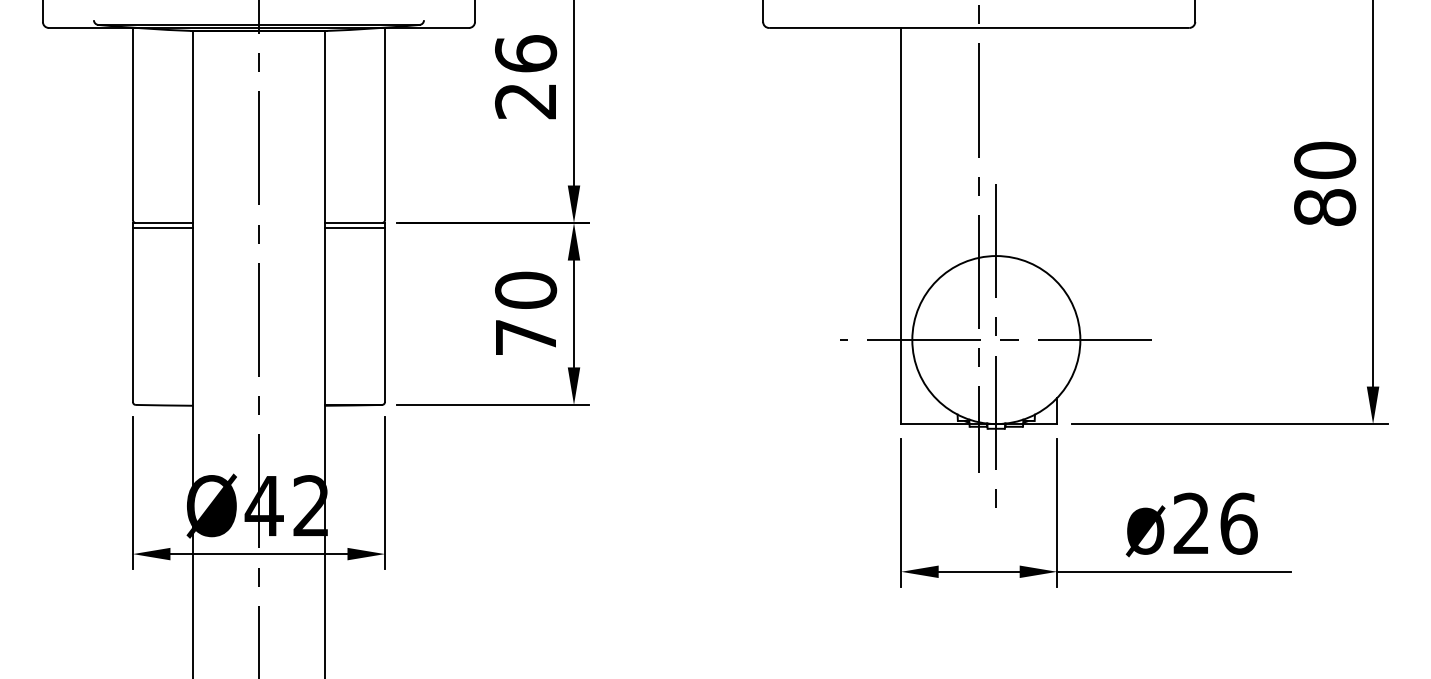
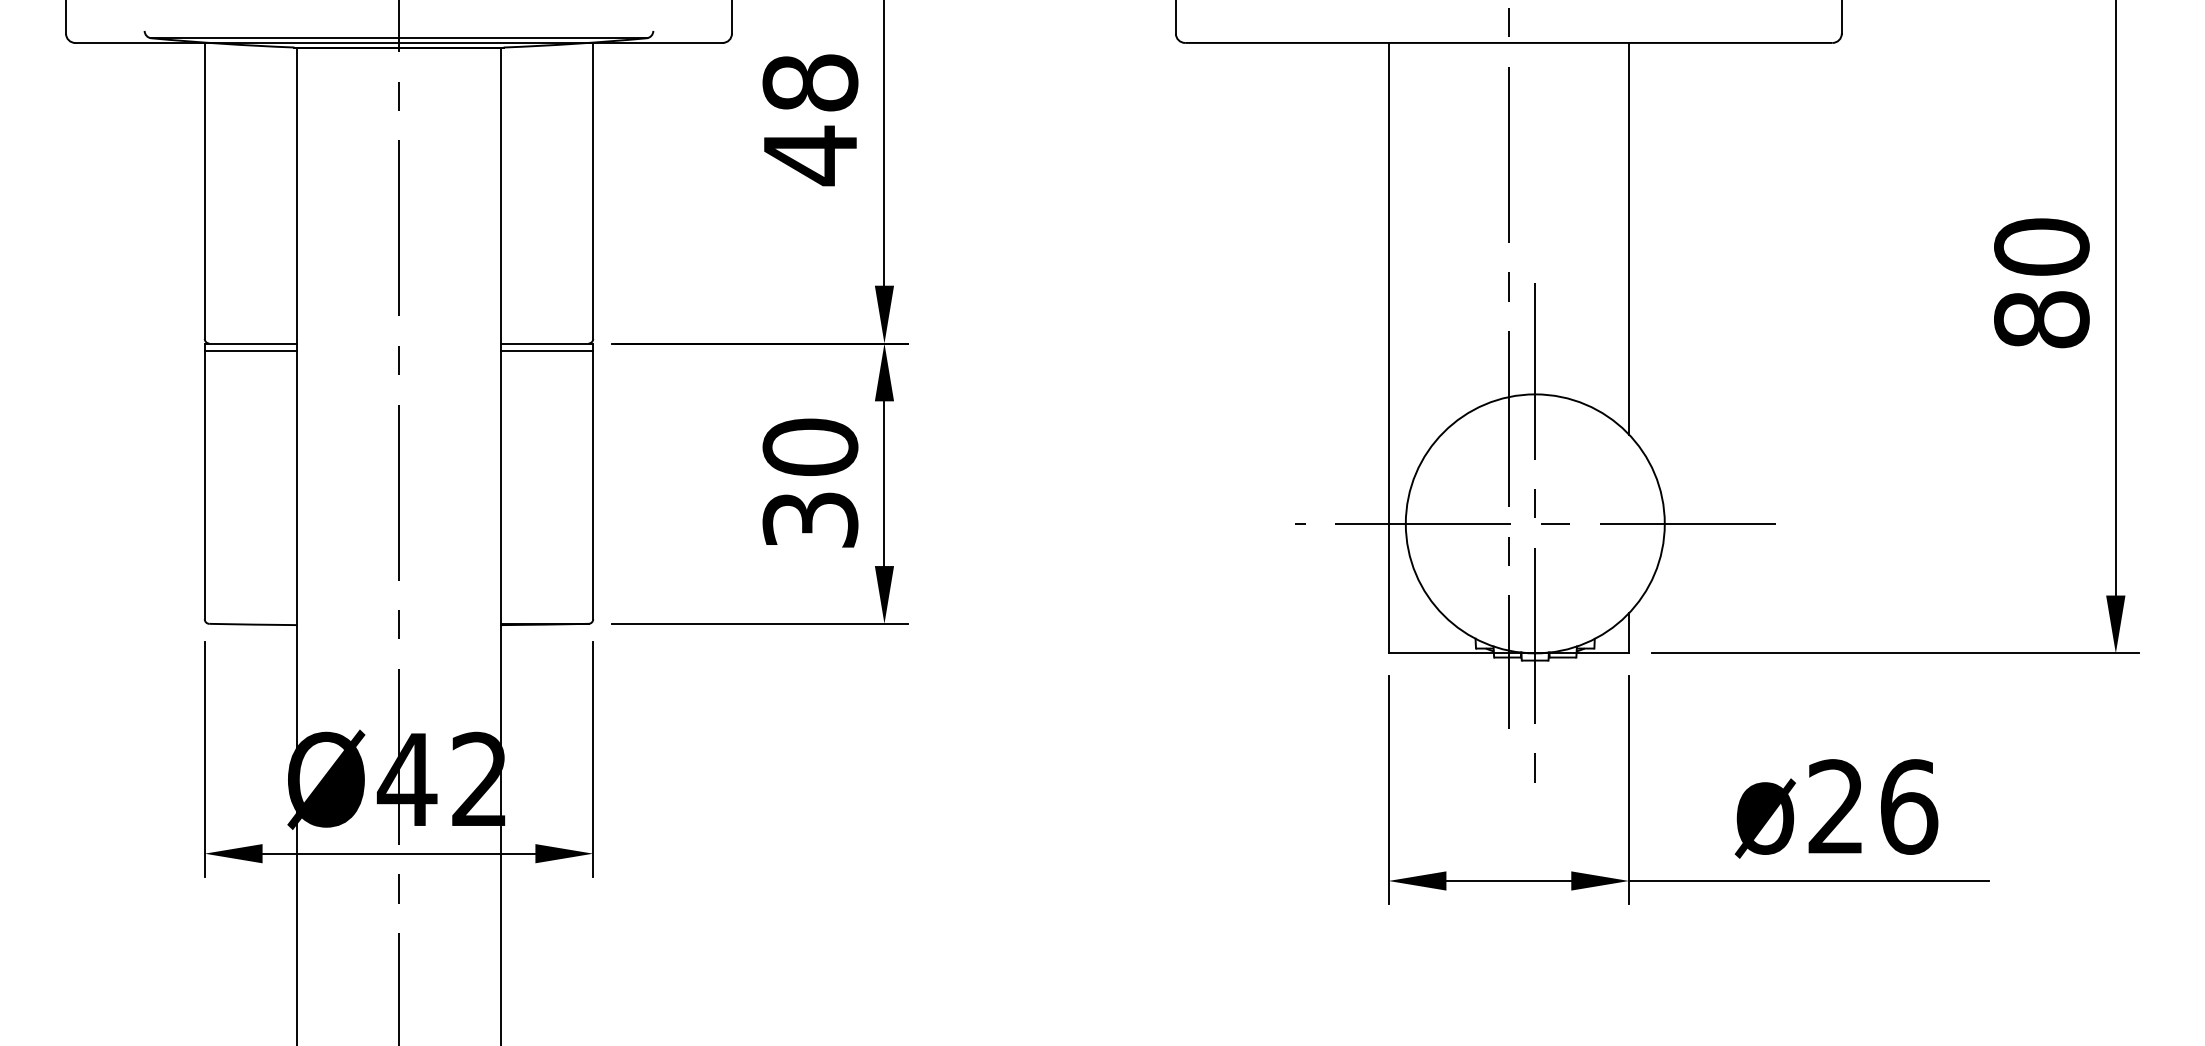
text: (526, 77) -> (811, 119), 26 -> 48
line: (1057, 154) -> (1629, 237), added
text: (526, 337) -> (811, 519), 70 -> 30

